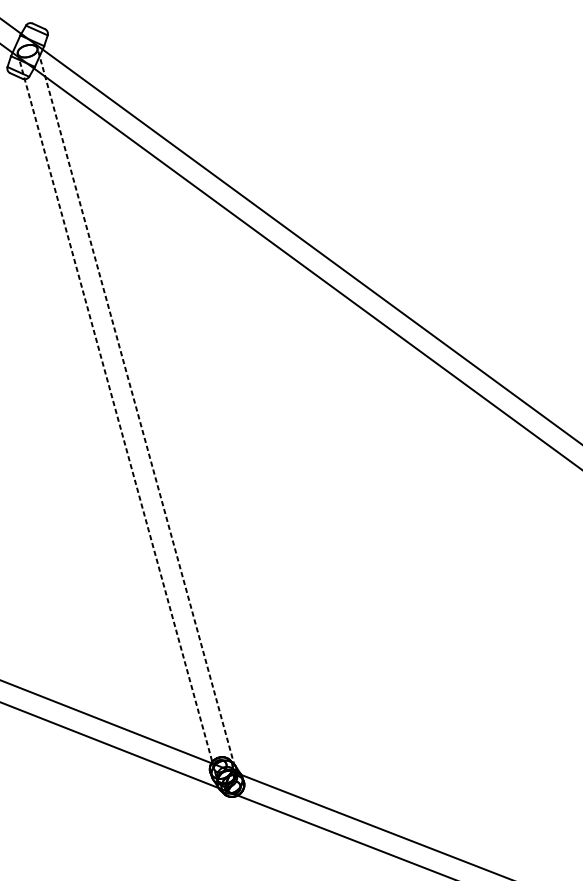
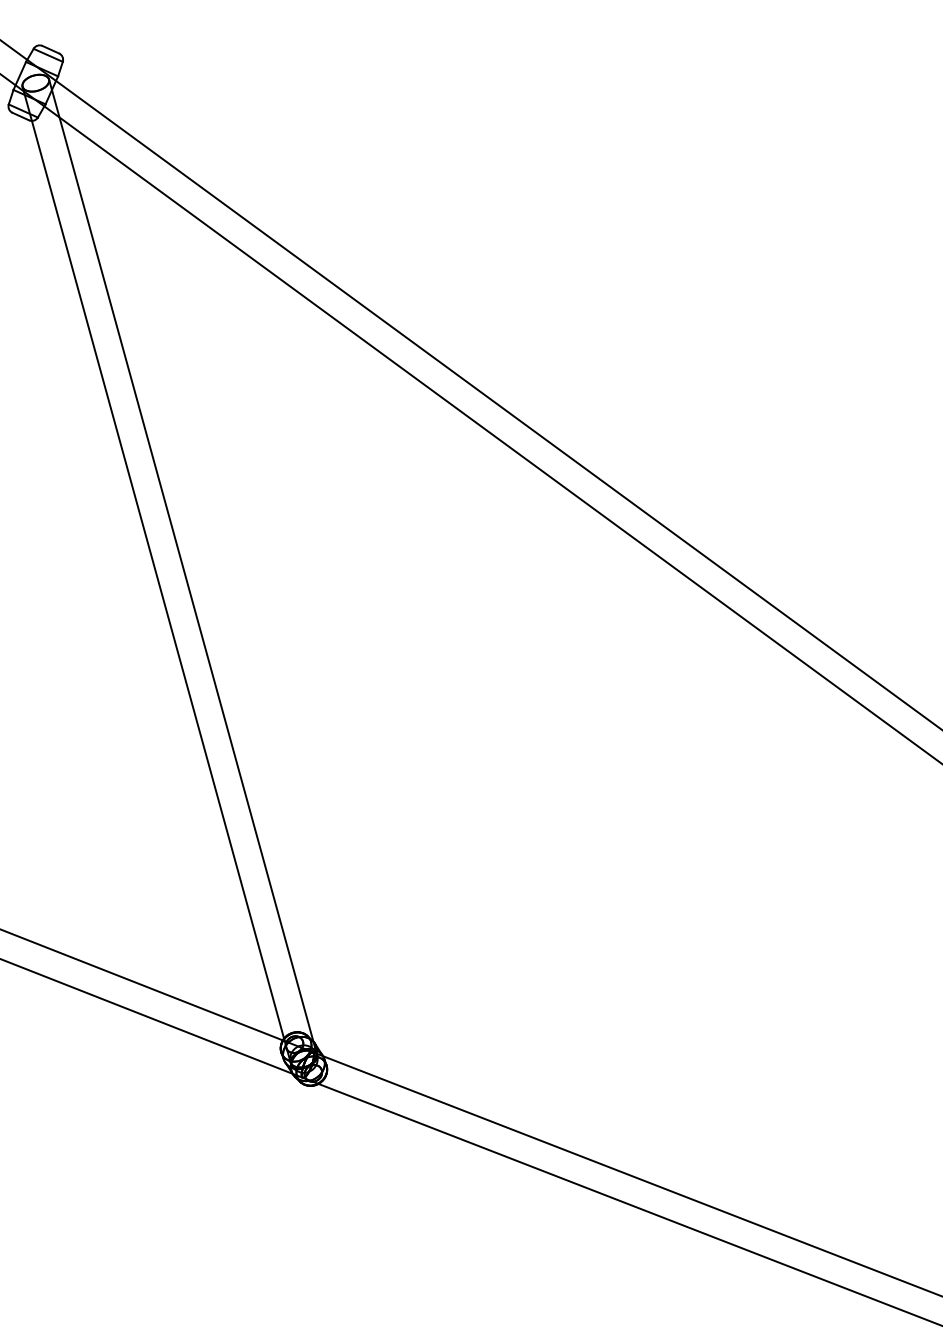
line: (137, 411) -> (183, 567), dashed -> solid
line: (117, 417) -> (156, 575), dashed -> solid

